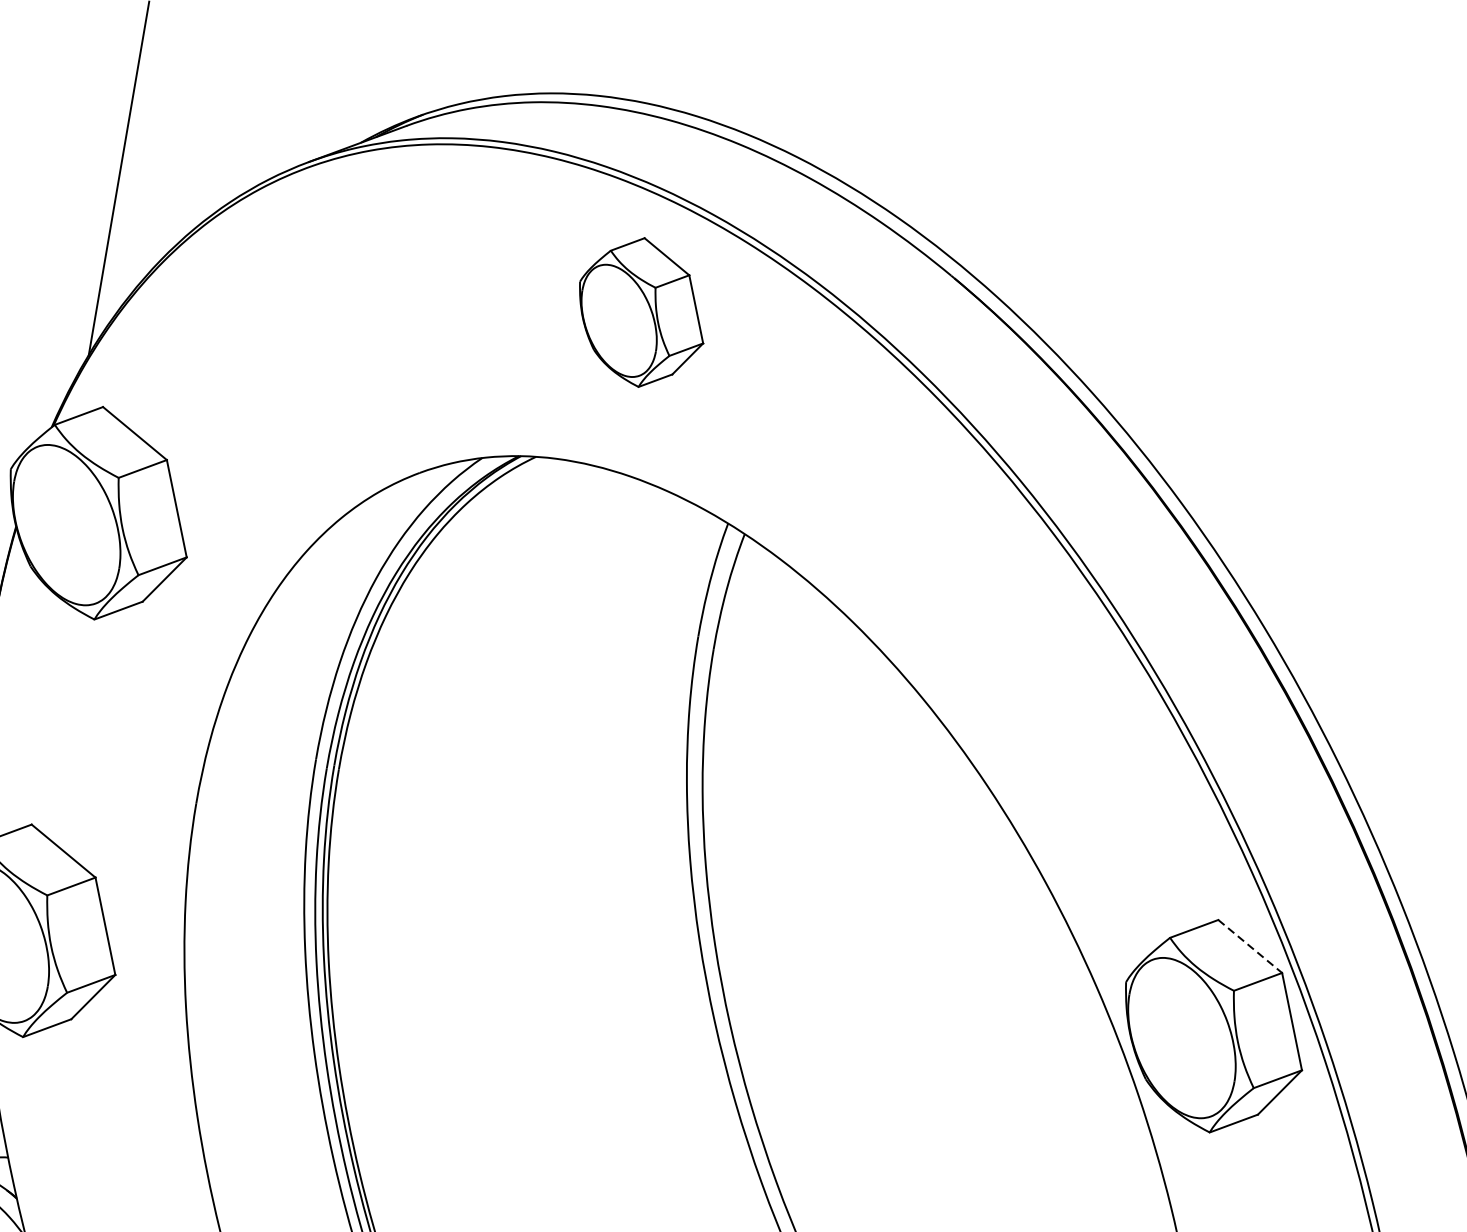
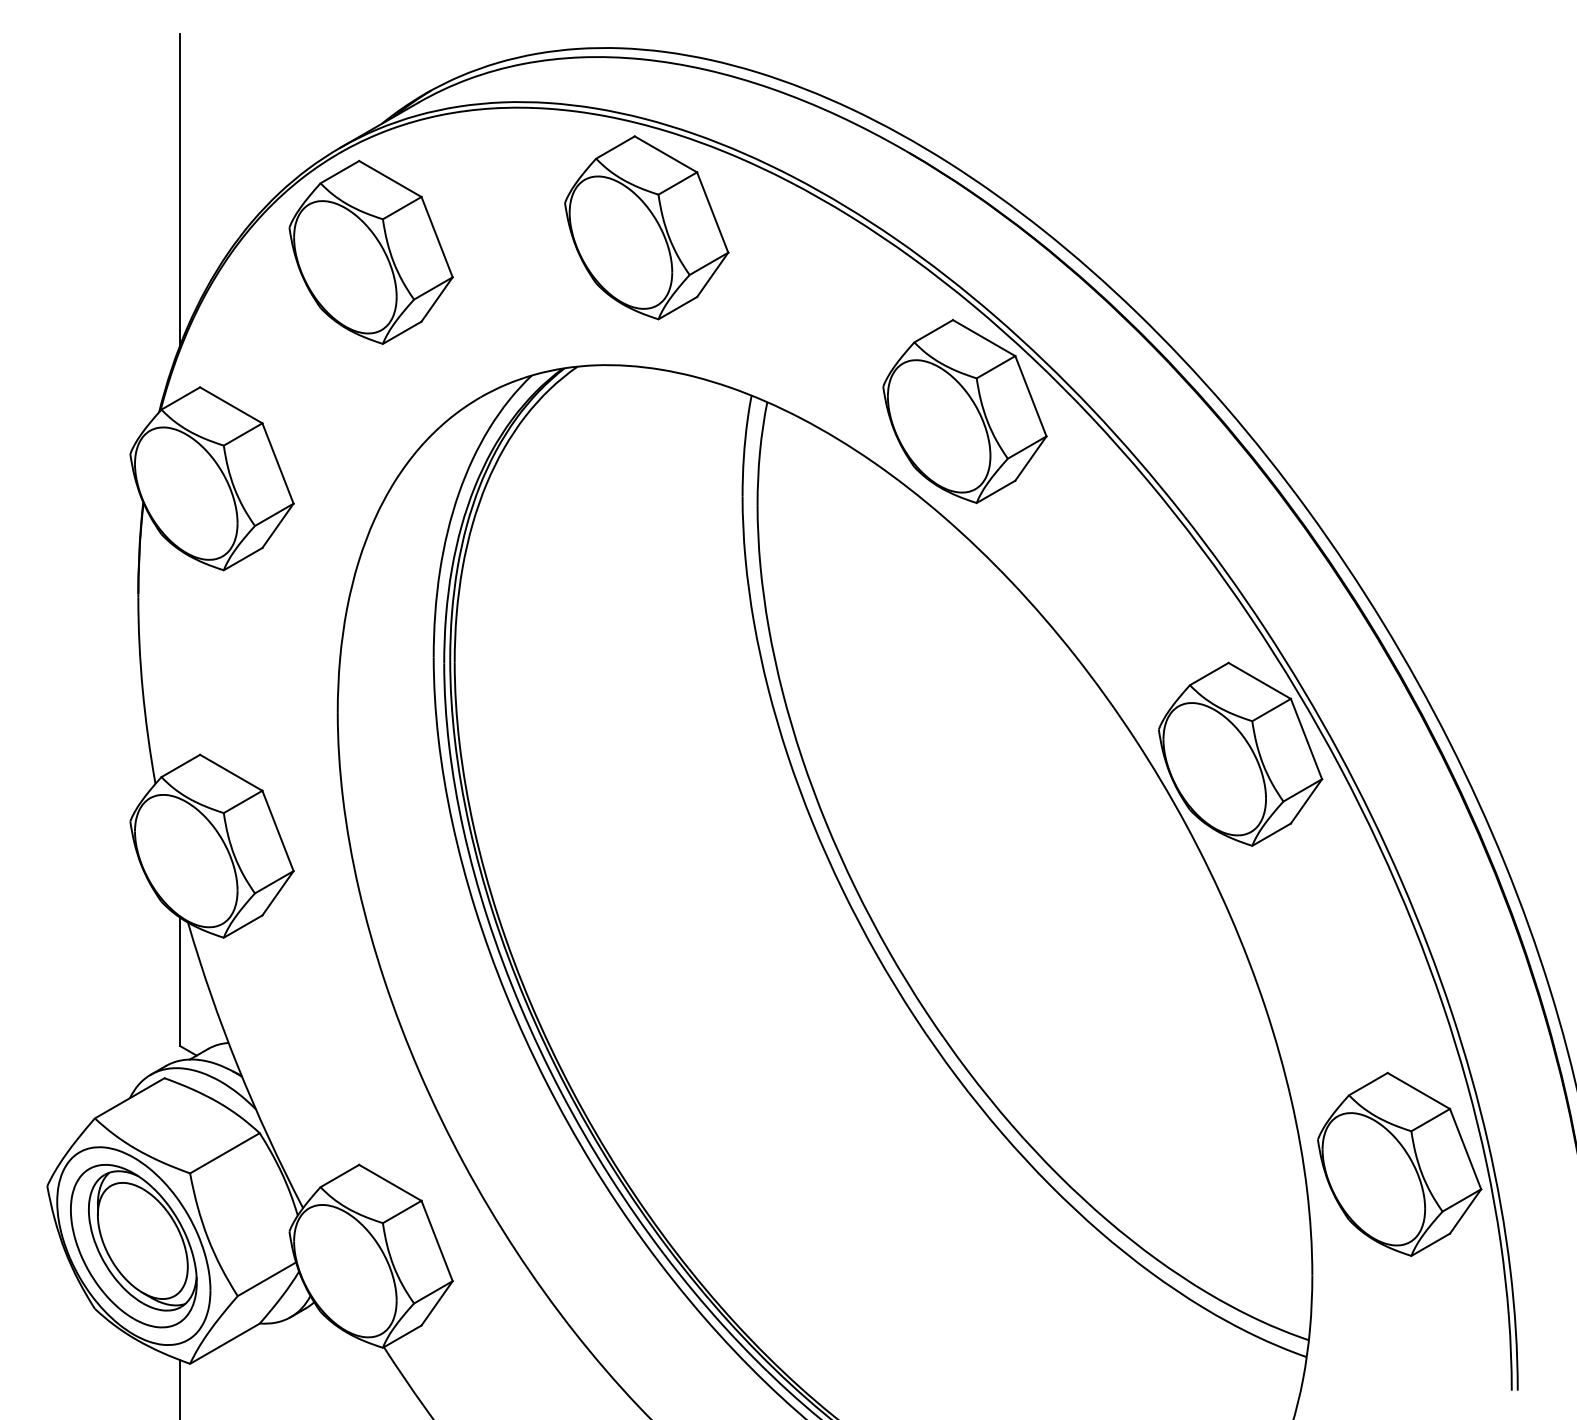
part: (323, 285) -> (370, 251), added
part: (641, 312) -> (646, 227), size x1.43
part: (967, 582) -> (964, 411), added
line: (1250, 945) -> (1259, 680), dashed -> solid

